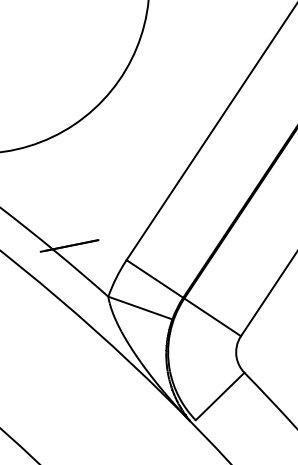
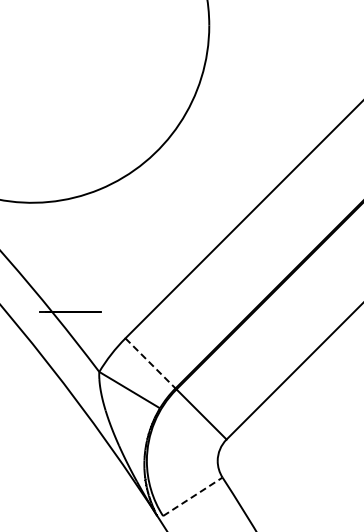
line: (154, 279) -> (150, 363), solid -> dashed
line: (220, 396) -> (193, 496), solid -> dashed

